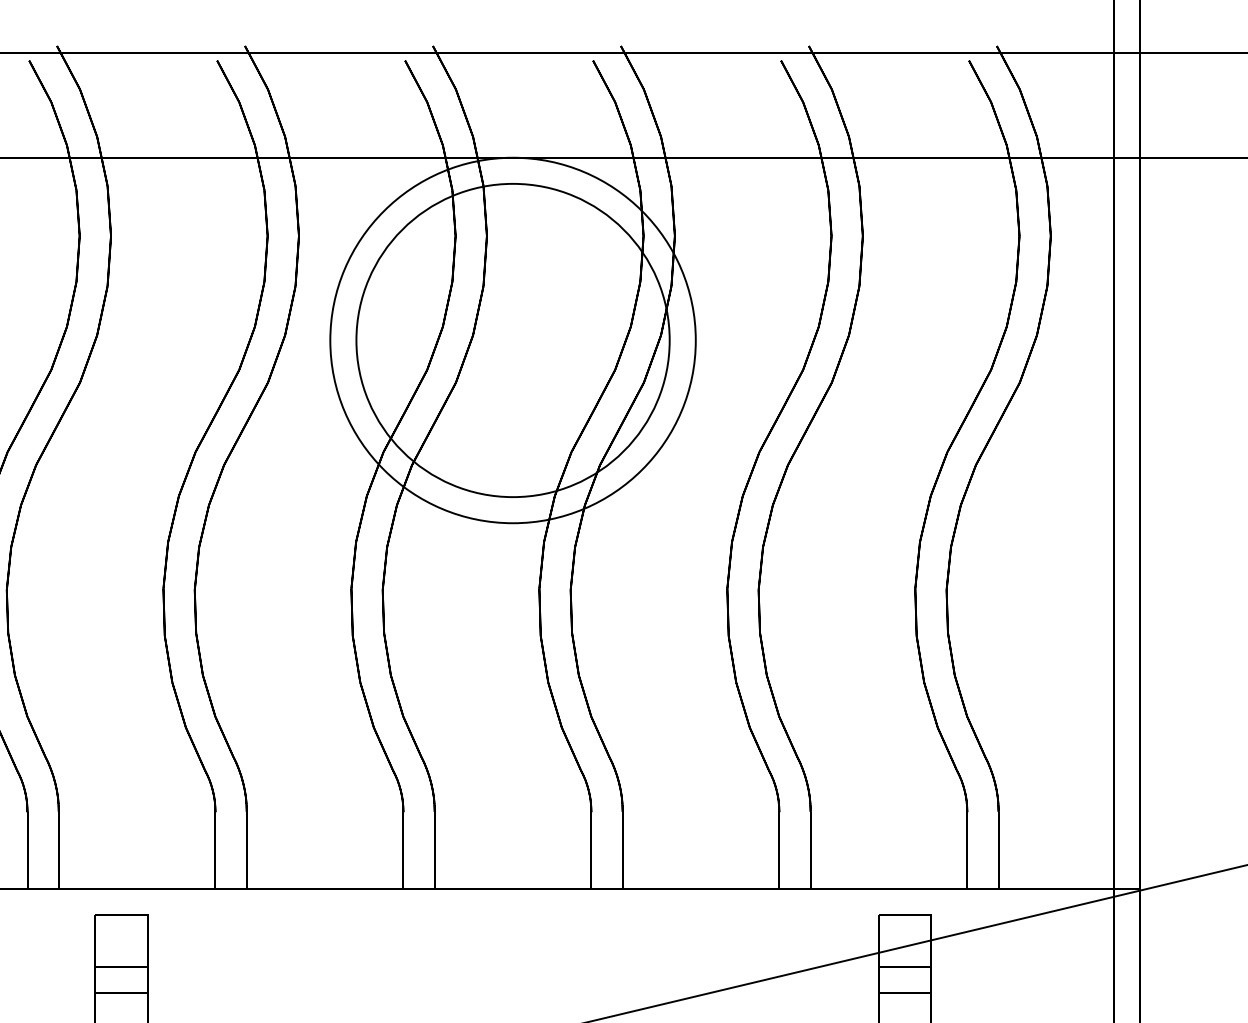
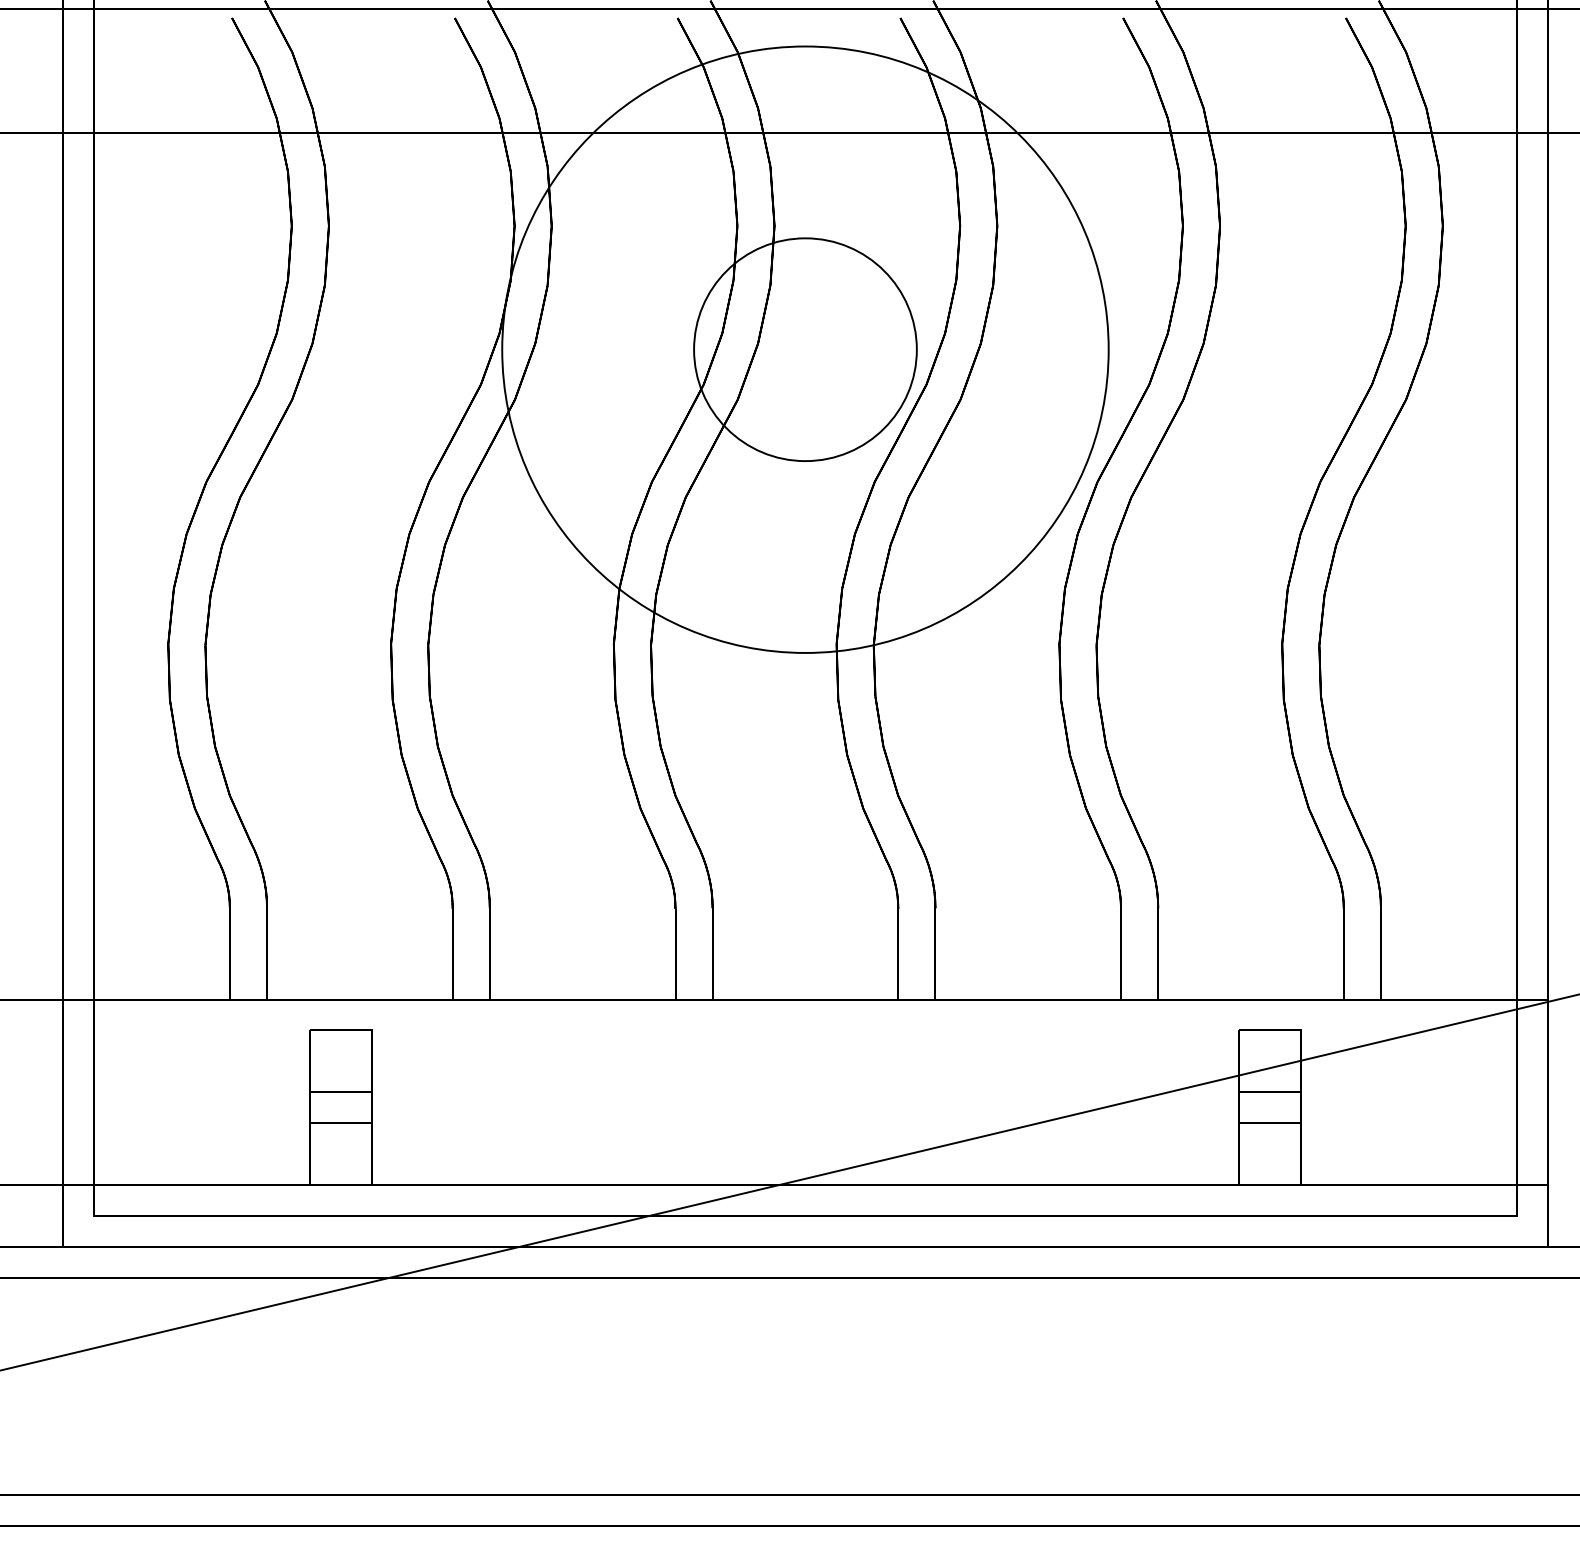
circle: (513, 340) -> (805, 349), size x0.6
circle: (513, 340) -> (805, 349), size x1.4

